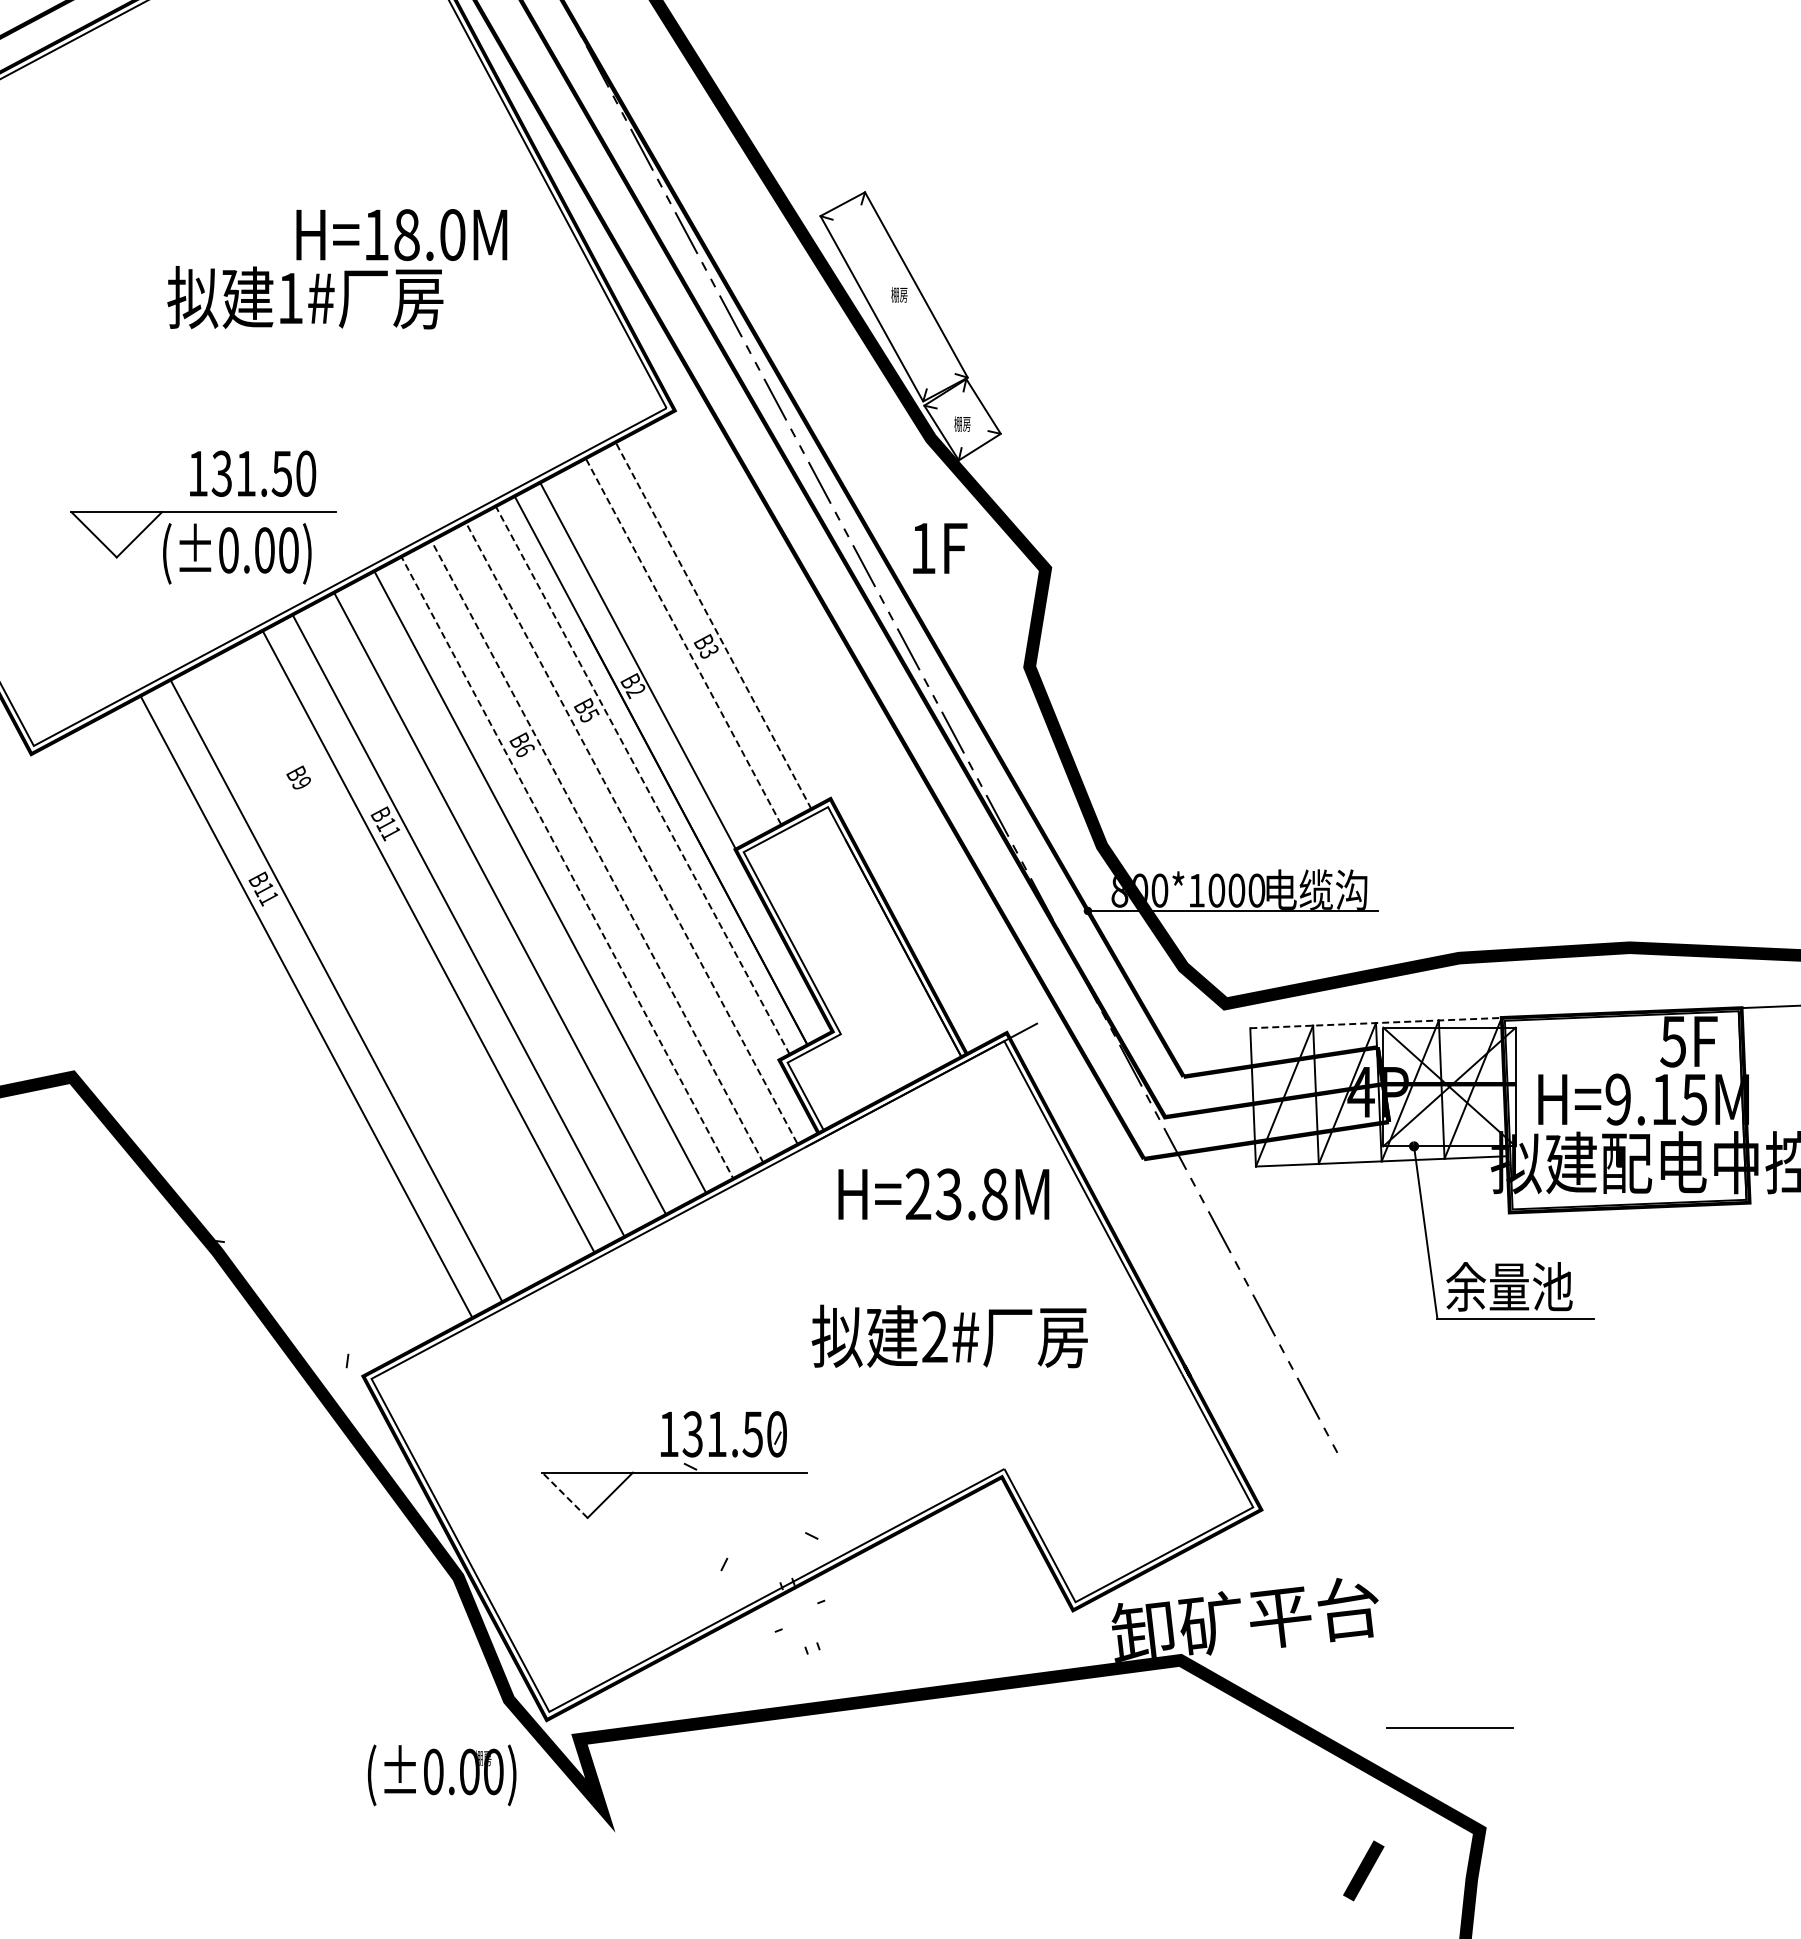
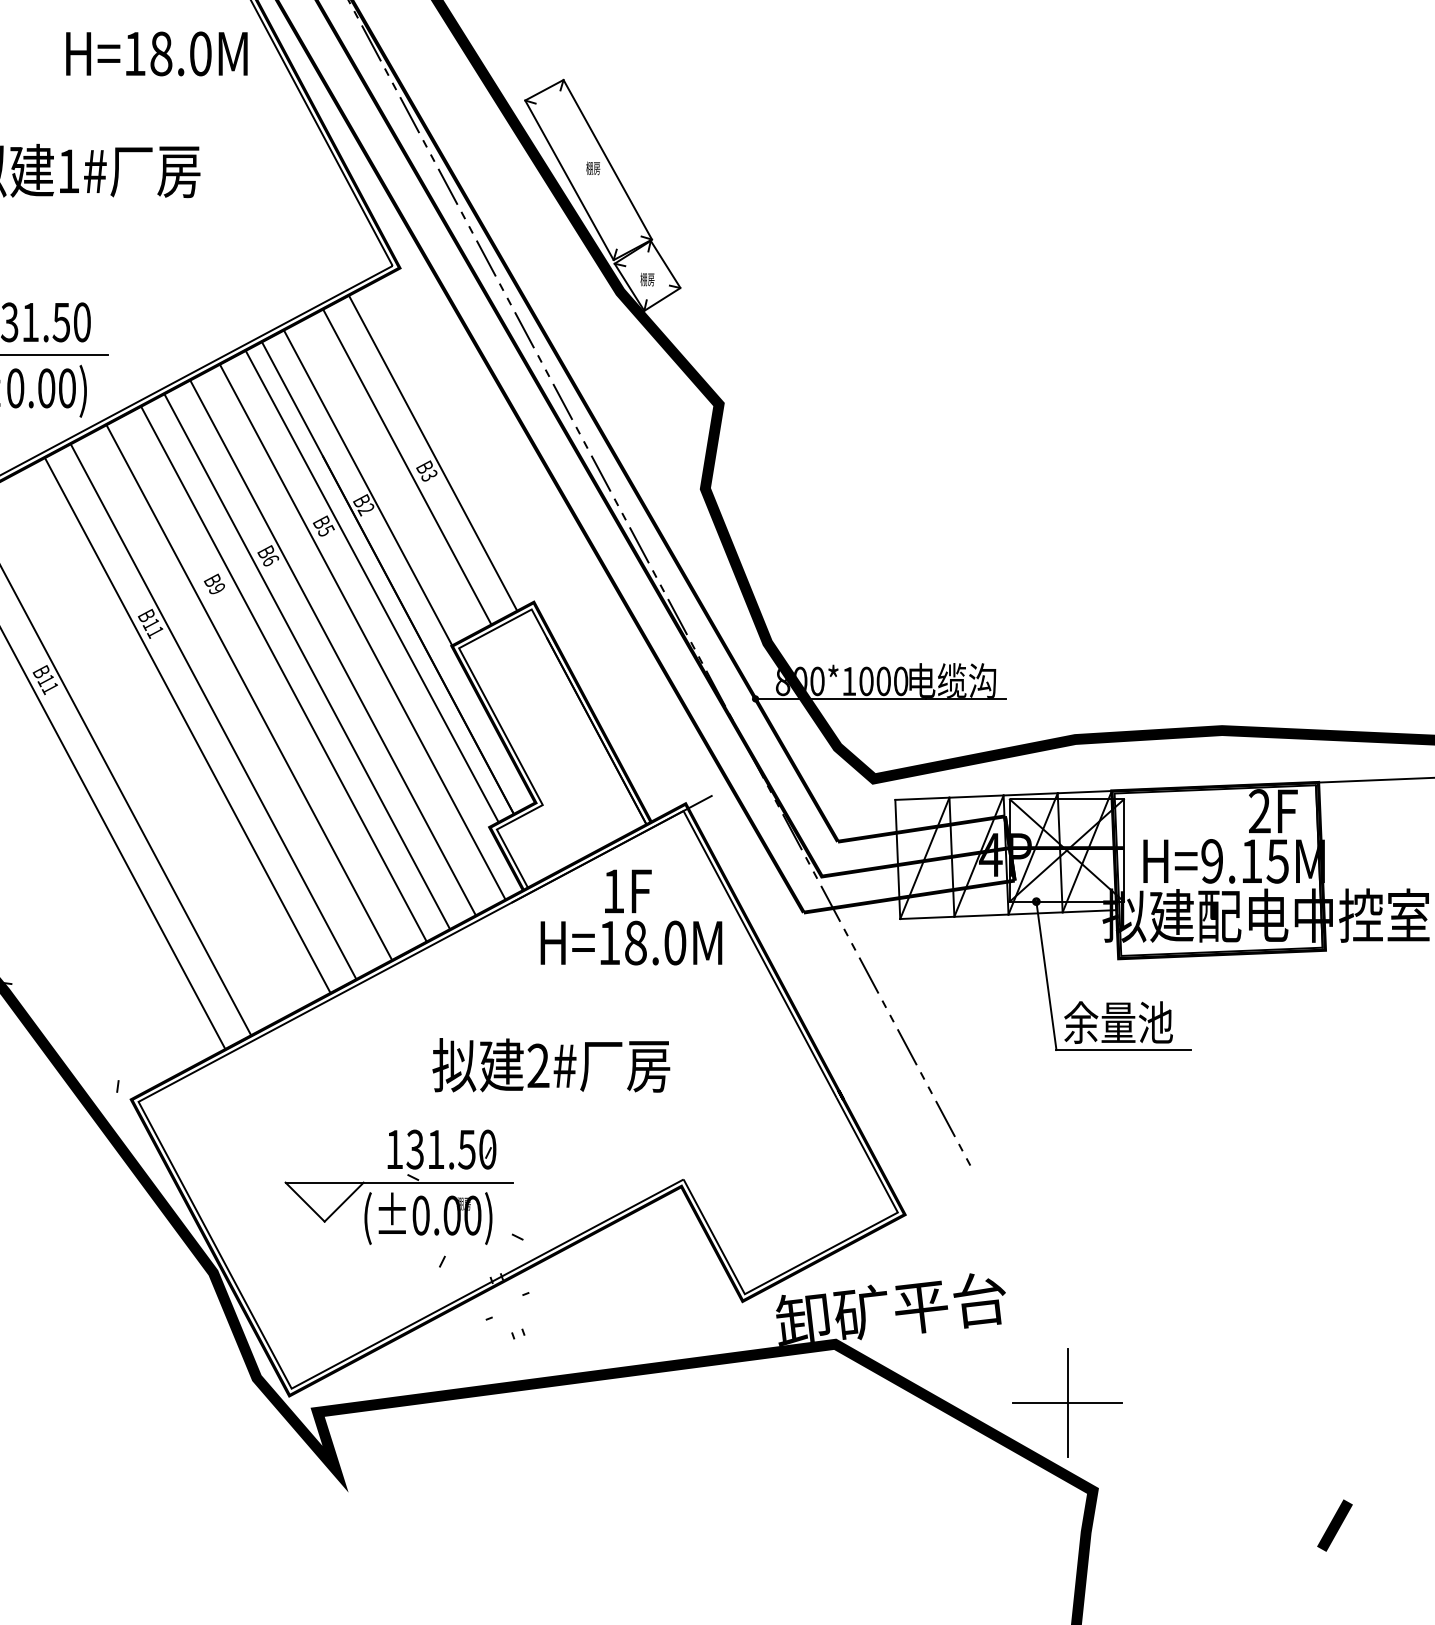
text: (401, 234) -> (156, 53), moved
line: (600, 450) -> (335, 302), dashed -> solid
line: (477, 543) -> (229, 382), dashed -> solid
line: (416, 548) -> (177, 386), dashed -> solid
text: (940, 548) -> (628, 891), moved
text: (298, 777) -> (214, 583), moved
line: (1376, 1023) -> (1004, 795), dashed -> solid
text: (1673, 1041) -> (1259, 811), 5F -> 2F
text: (956, 1194) -> (642, 943), H=23.8M -> H=18.0M
text: (949, 1336) -> (551, 1065), moved
line: (564, 1494) -> (304, 1201), dashed -> solid
line: (1450, 1728) -> (1067, 1402), added
text: (442, 1775) -> (428, 1218), moved
line: (1363, 1870) -> (1334, 1525), moved

